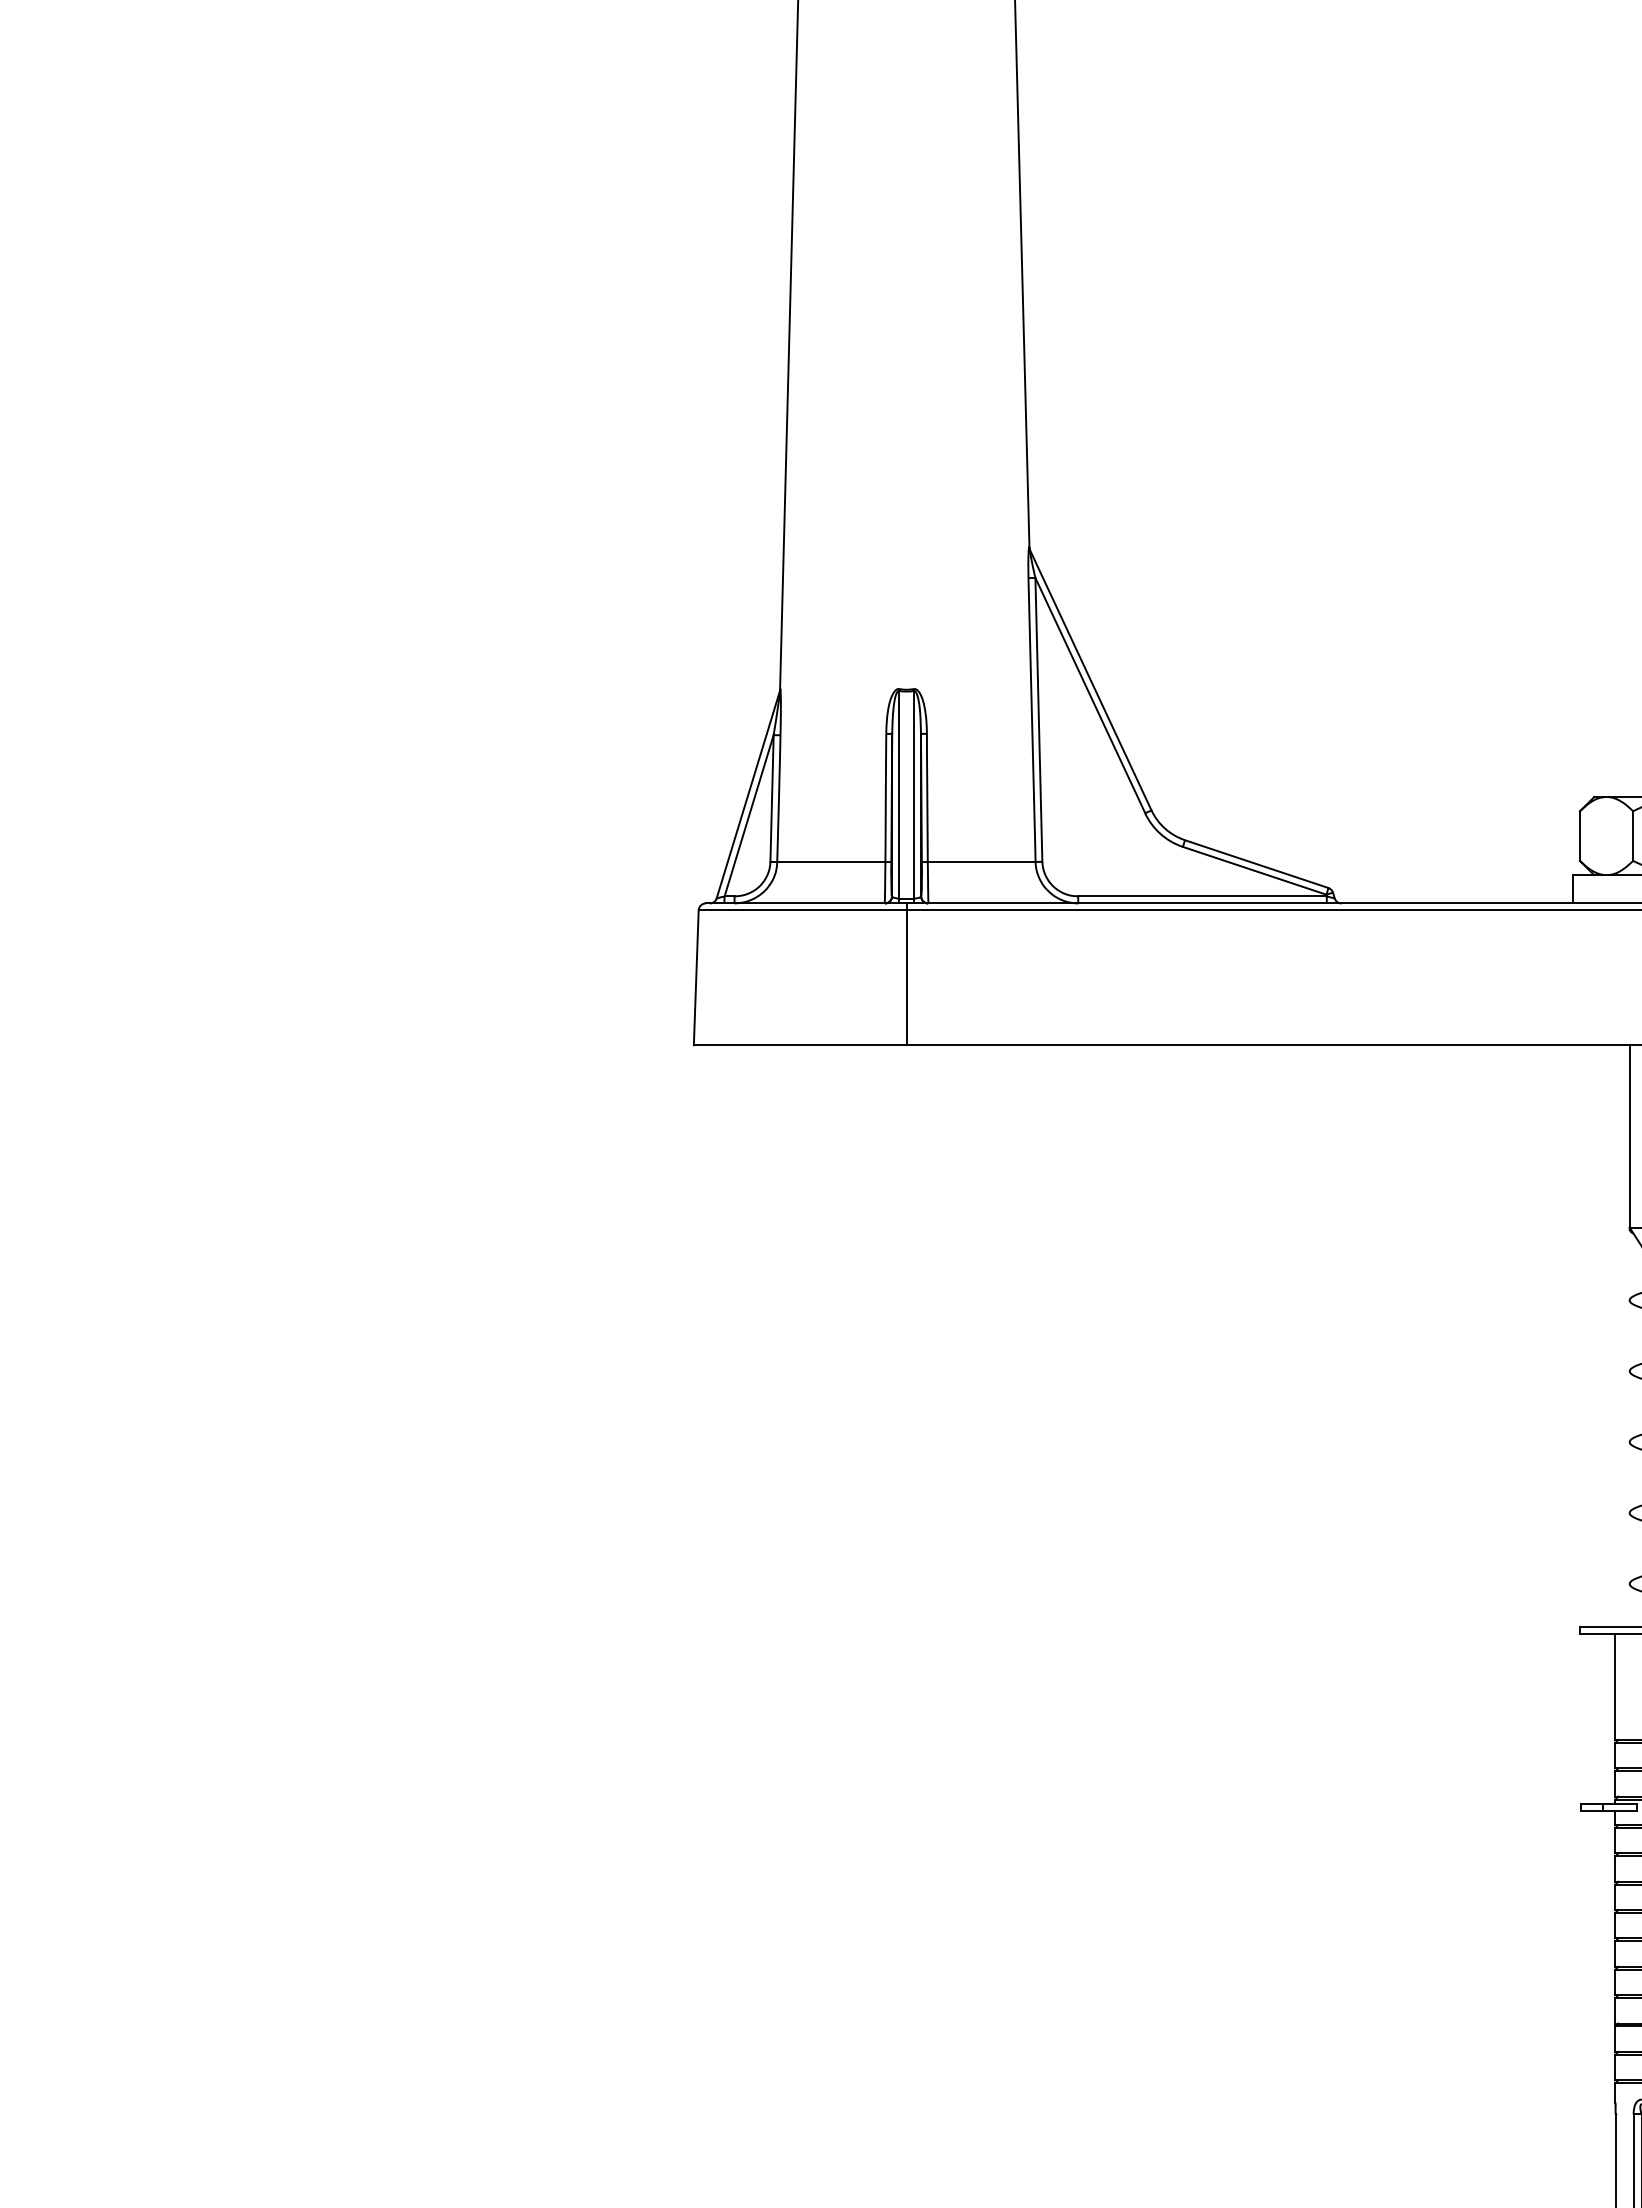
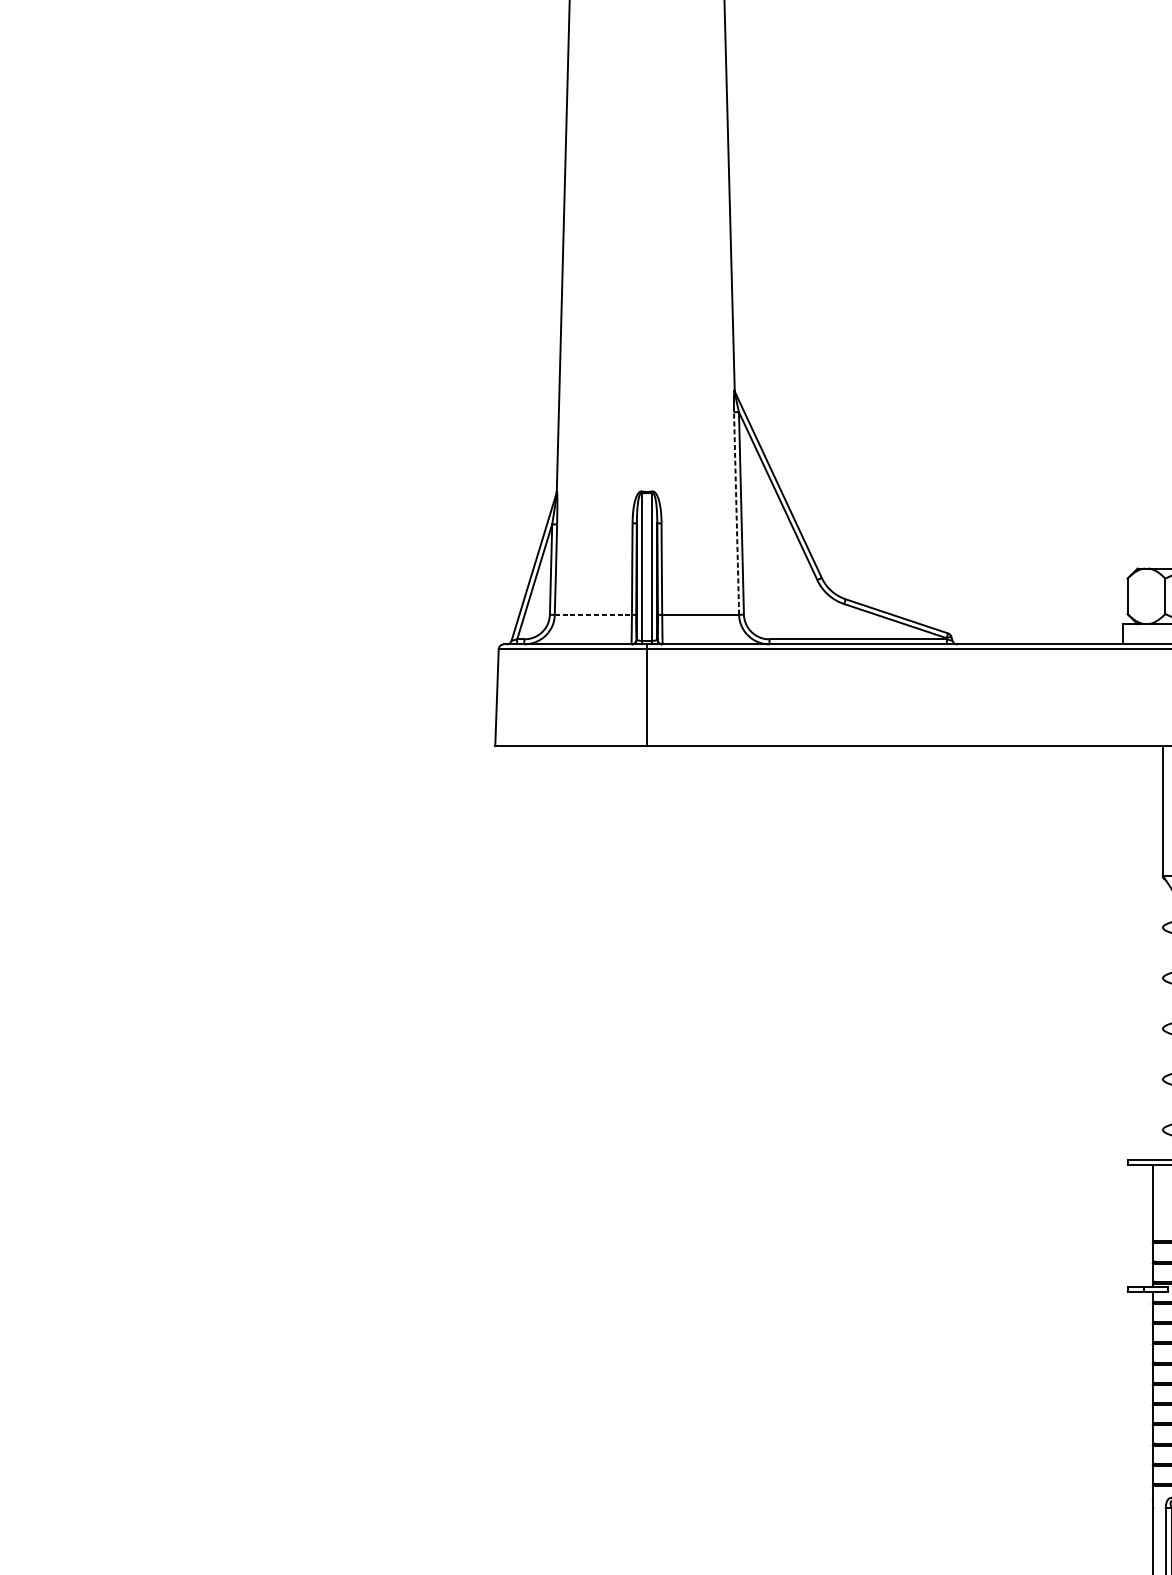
line: (1032, 721) -> (736, 514), solid -> dashed
line: (831, 861) -> (593, 614), solid -> dashed

